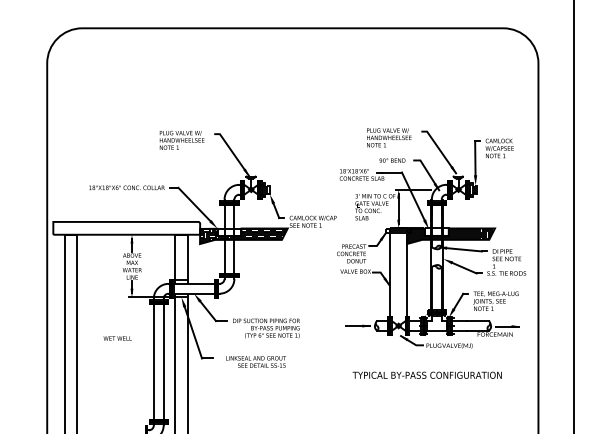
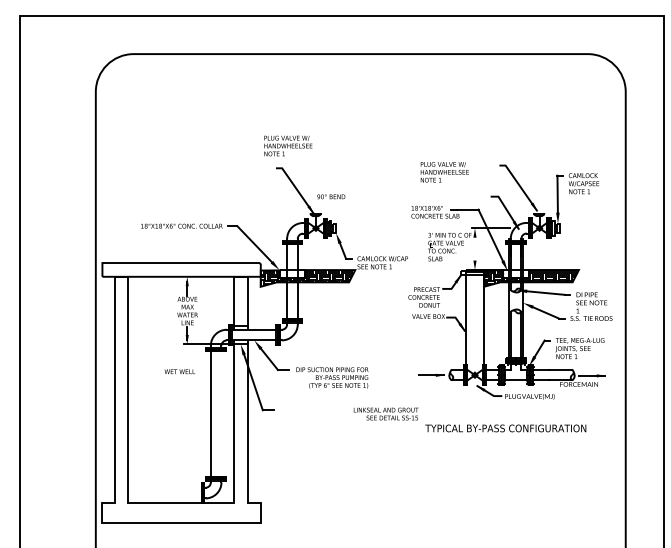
text: (388, 138) -> (444, 172), moved
text: (182, 139) -> (288, 145), moved
text: (392, 160) -> (331, 196), moved
line: (398, 208) -> (474, 248), removed
text: (117, 338) -> (179, 371), moved
text: (255, 361) -> (385, 413), moved
line: (163, 362) -> (221, 414), removed

